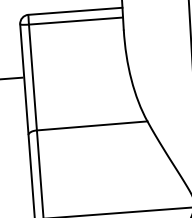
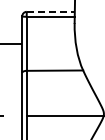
line: (76, 10) -> (51, 11), solid -> dashed

